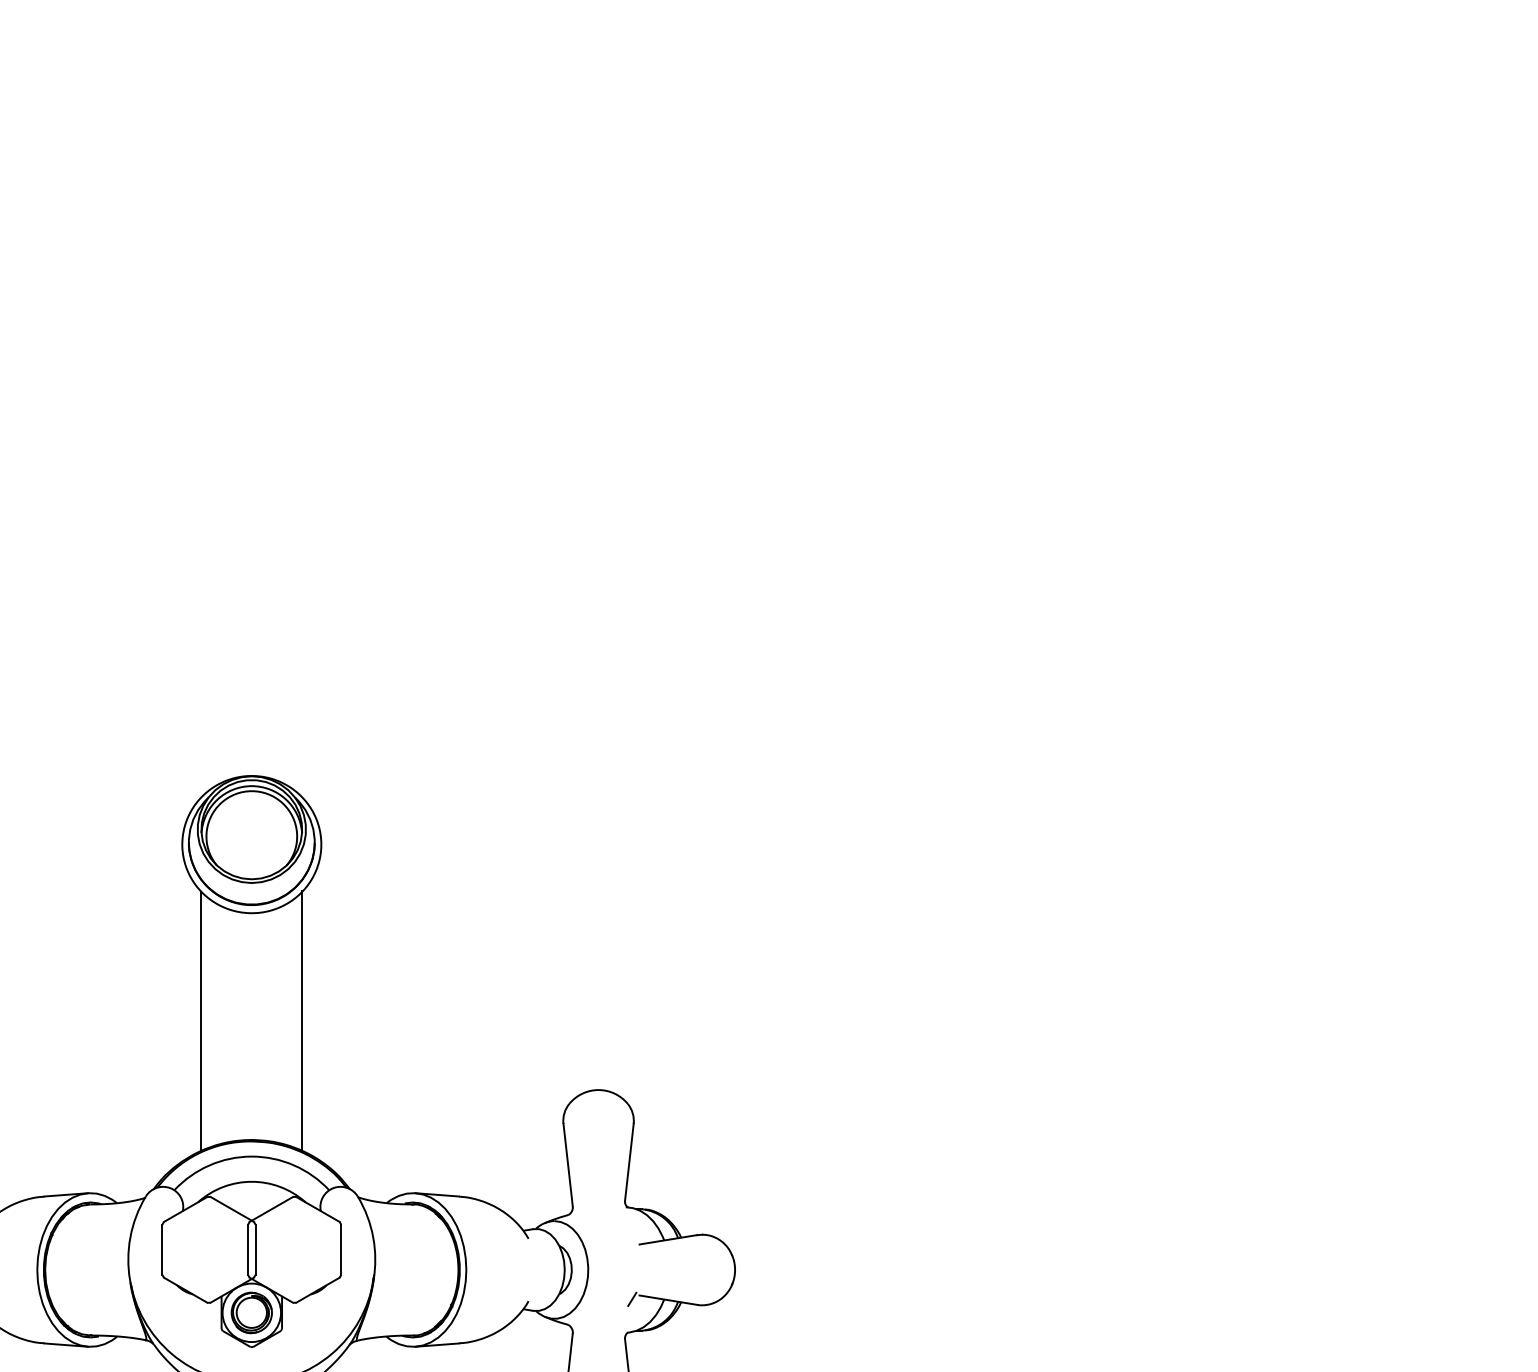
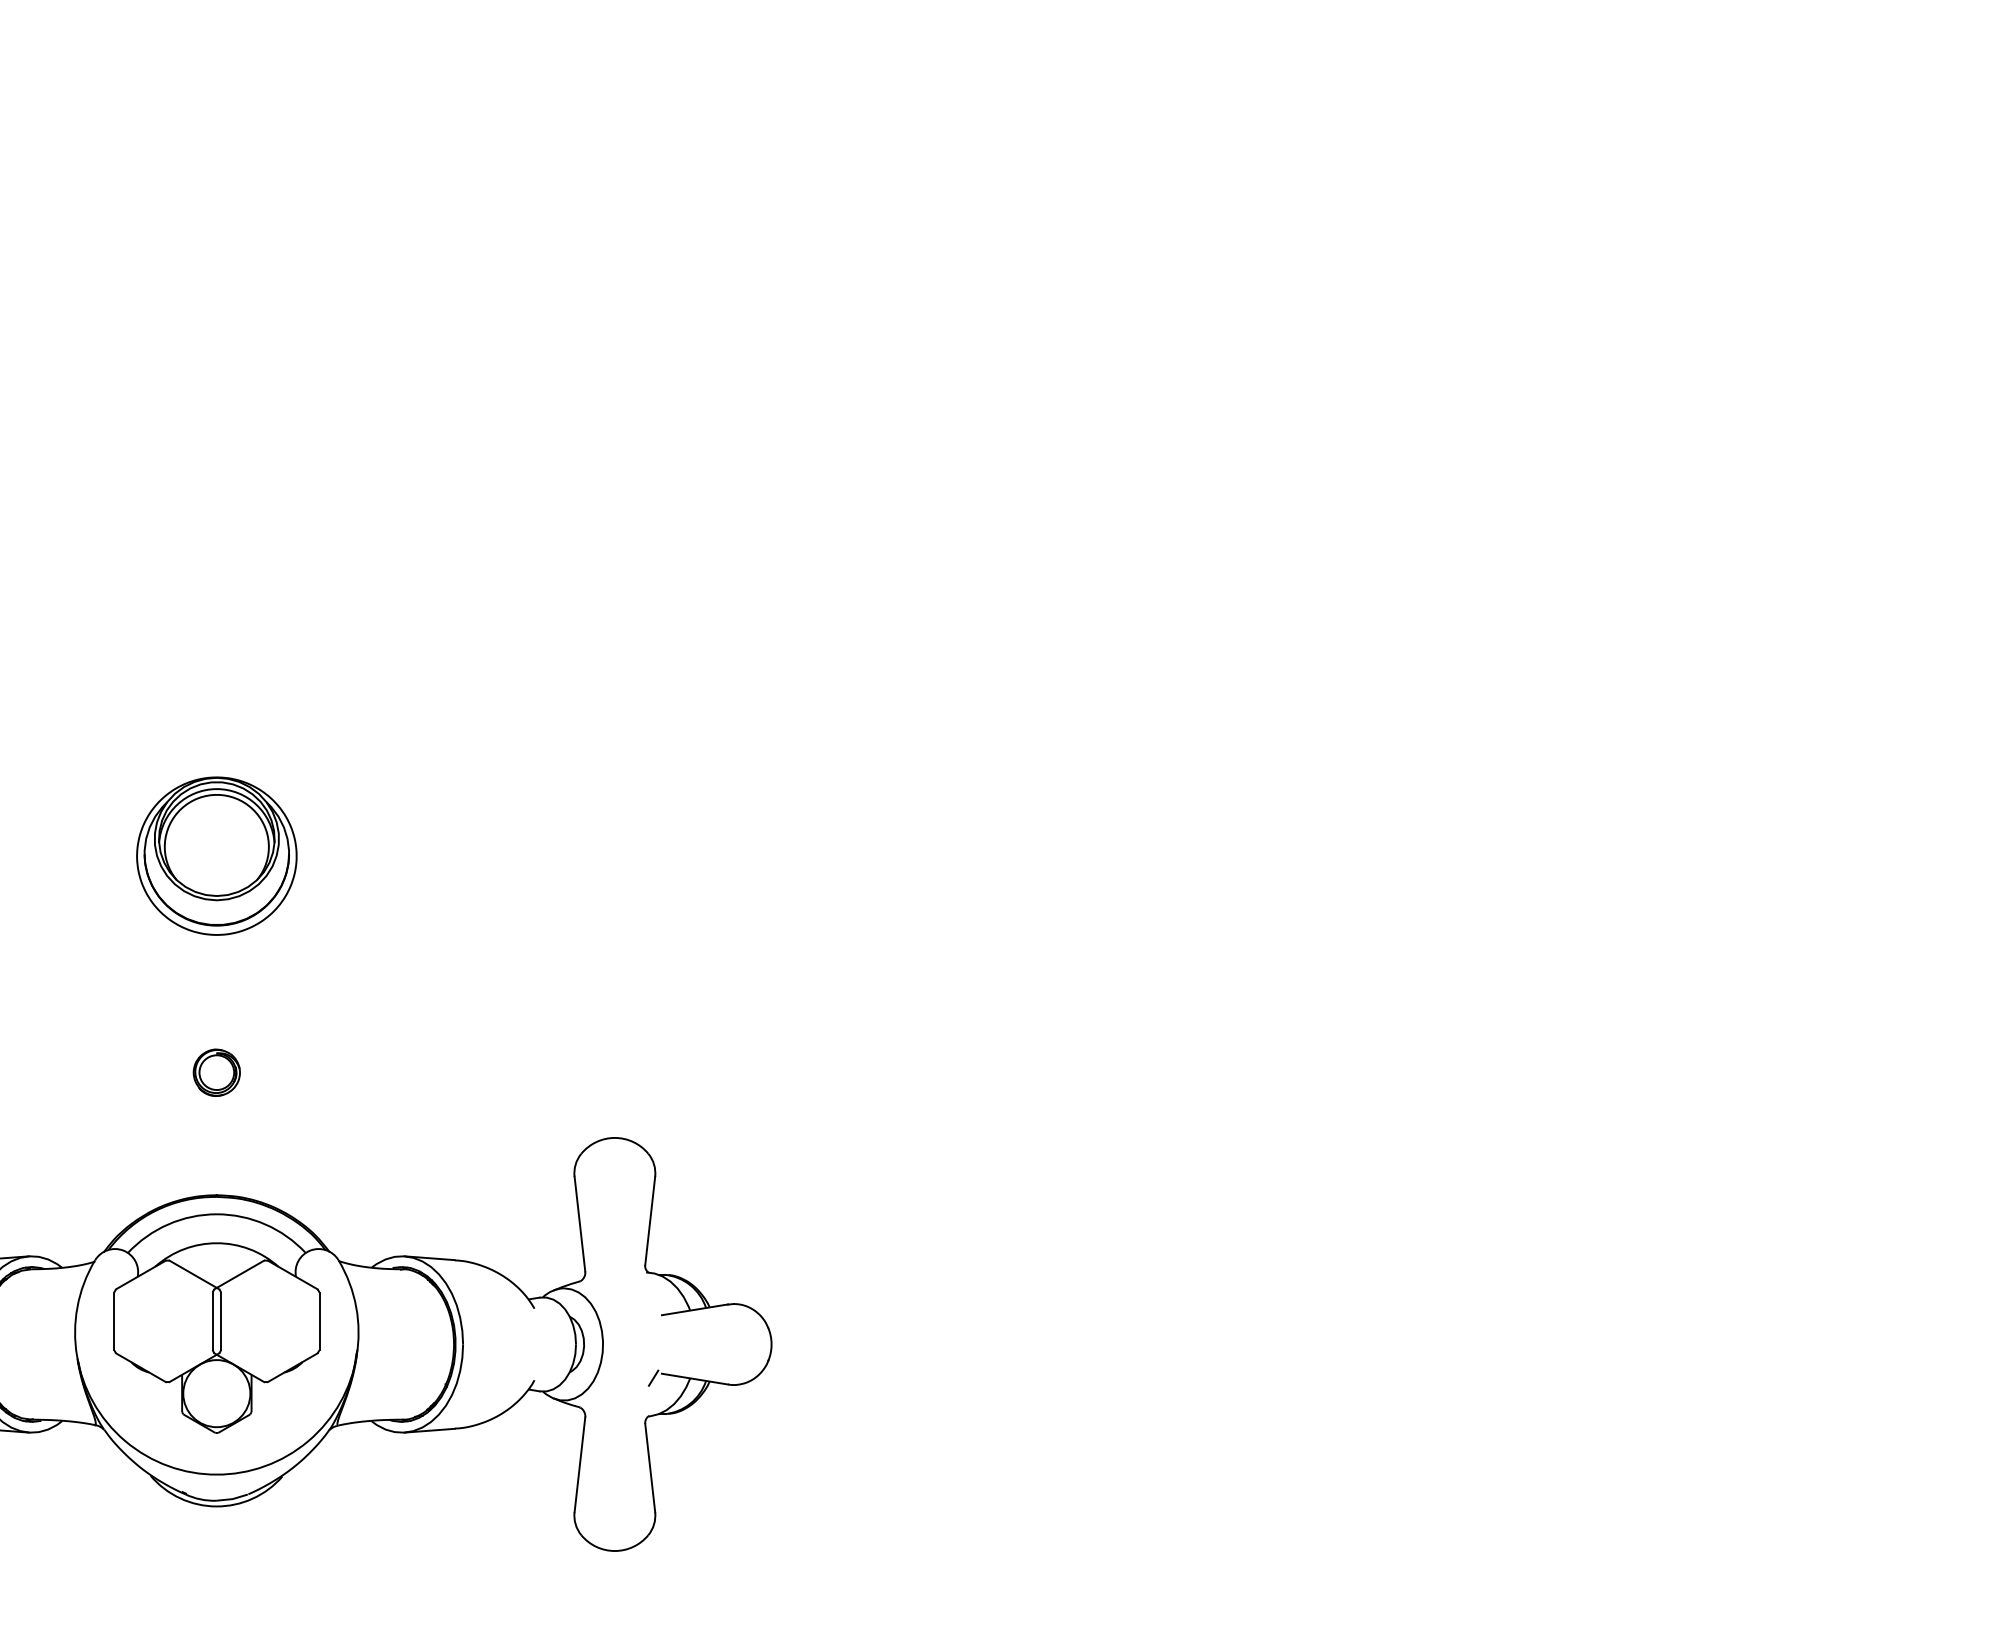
line: (302, 1020) -> (274, 1058), removed
line: (201, 1021) -> (159, 1059), removed
part: (251, 1312) -> (216, 1072), moved

